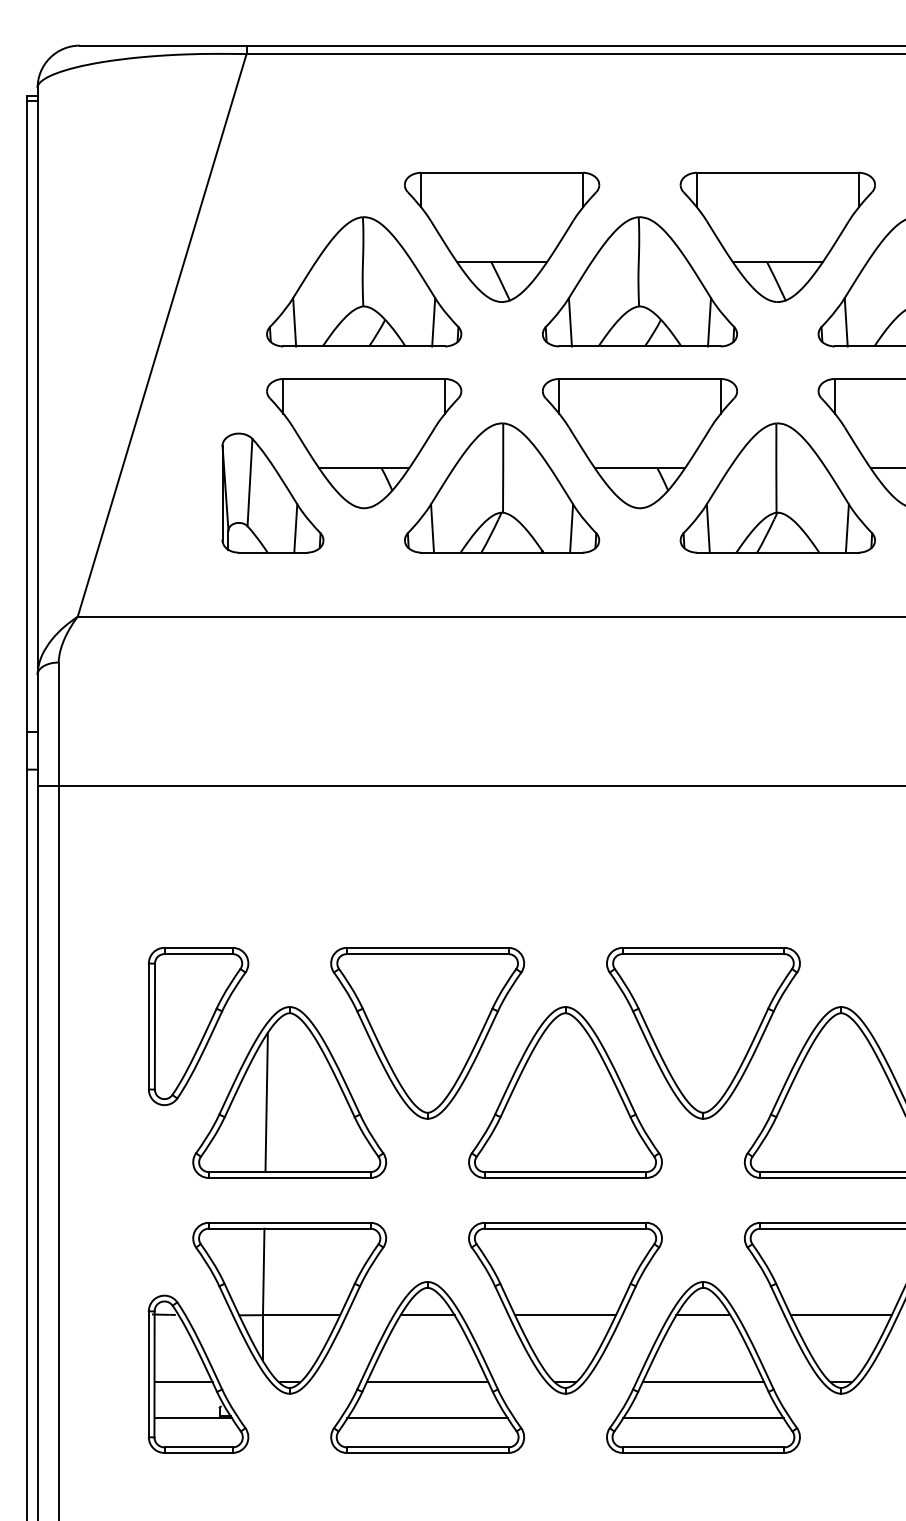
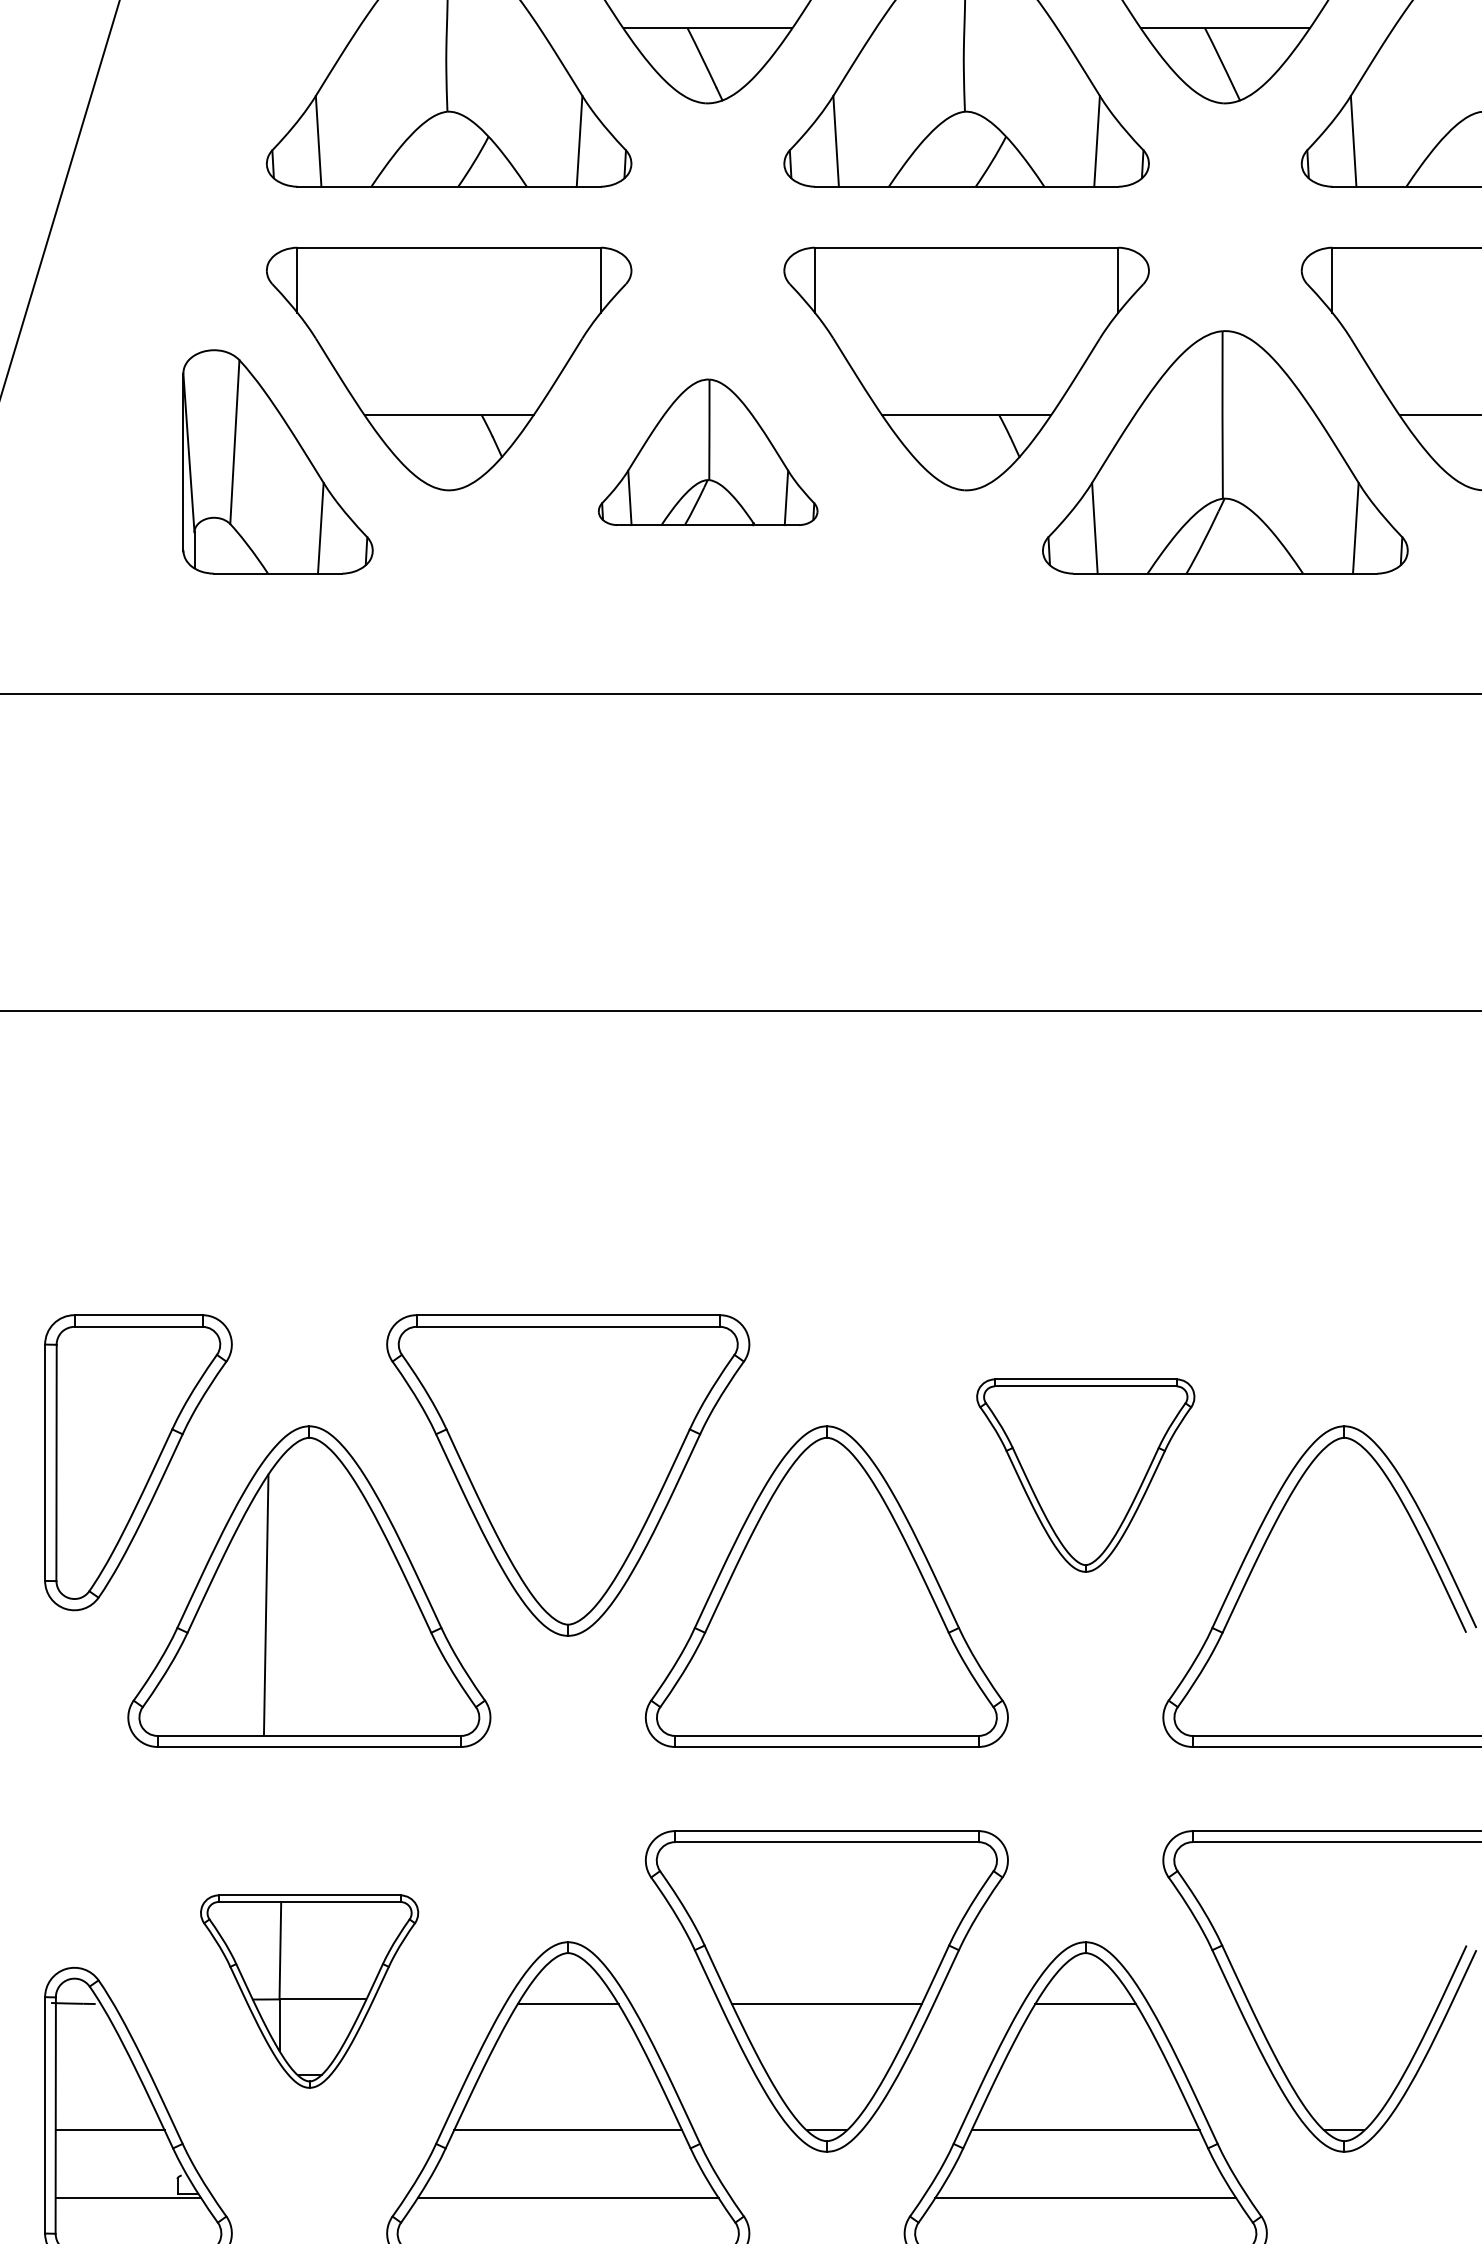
part: (502, 487) -> (708, 451), size x0.6
part: (703, 1033) -> (1085, 1475), size x0.6
part: (289, 1308) -> (308, 1991), size x0.6
line: (840, 1315) -> (1342, 2005), removed

